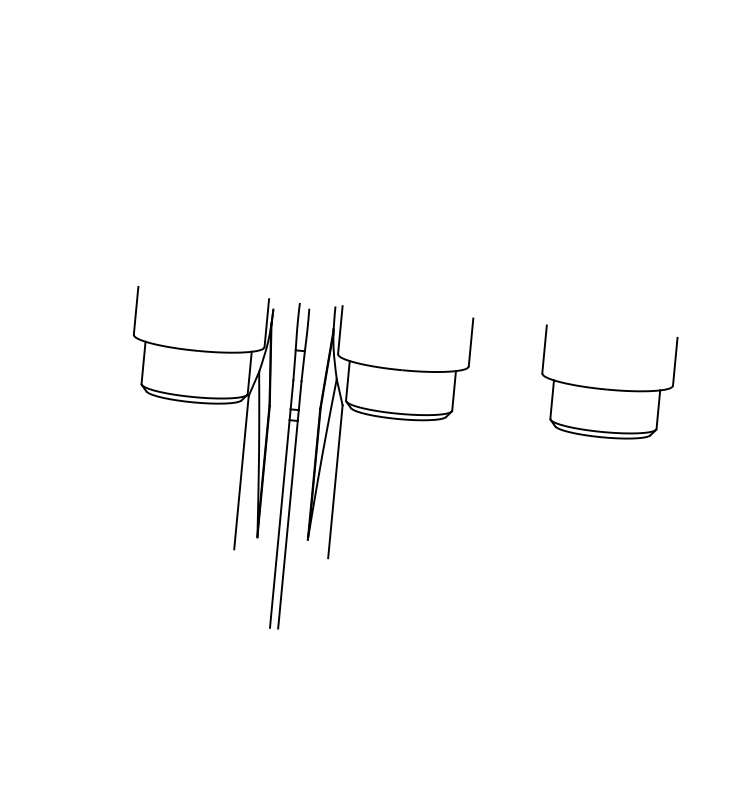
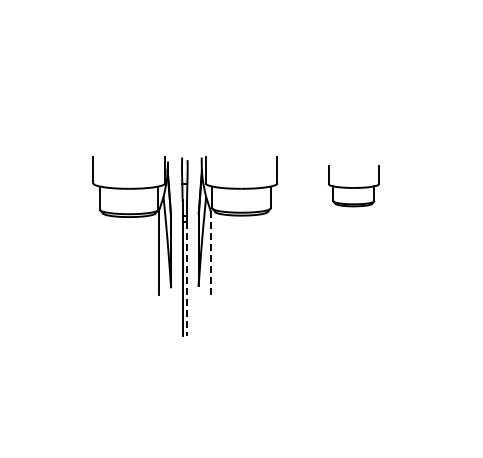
part: (606, 383) -> (353, 185), size x0.7
line: (334, 482) -> (210, 253), solid -> dashed
line: (288, 525) -> (187, 279), solid -> dashed

